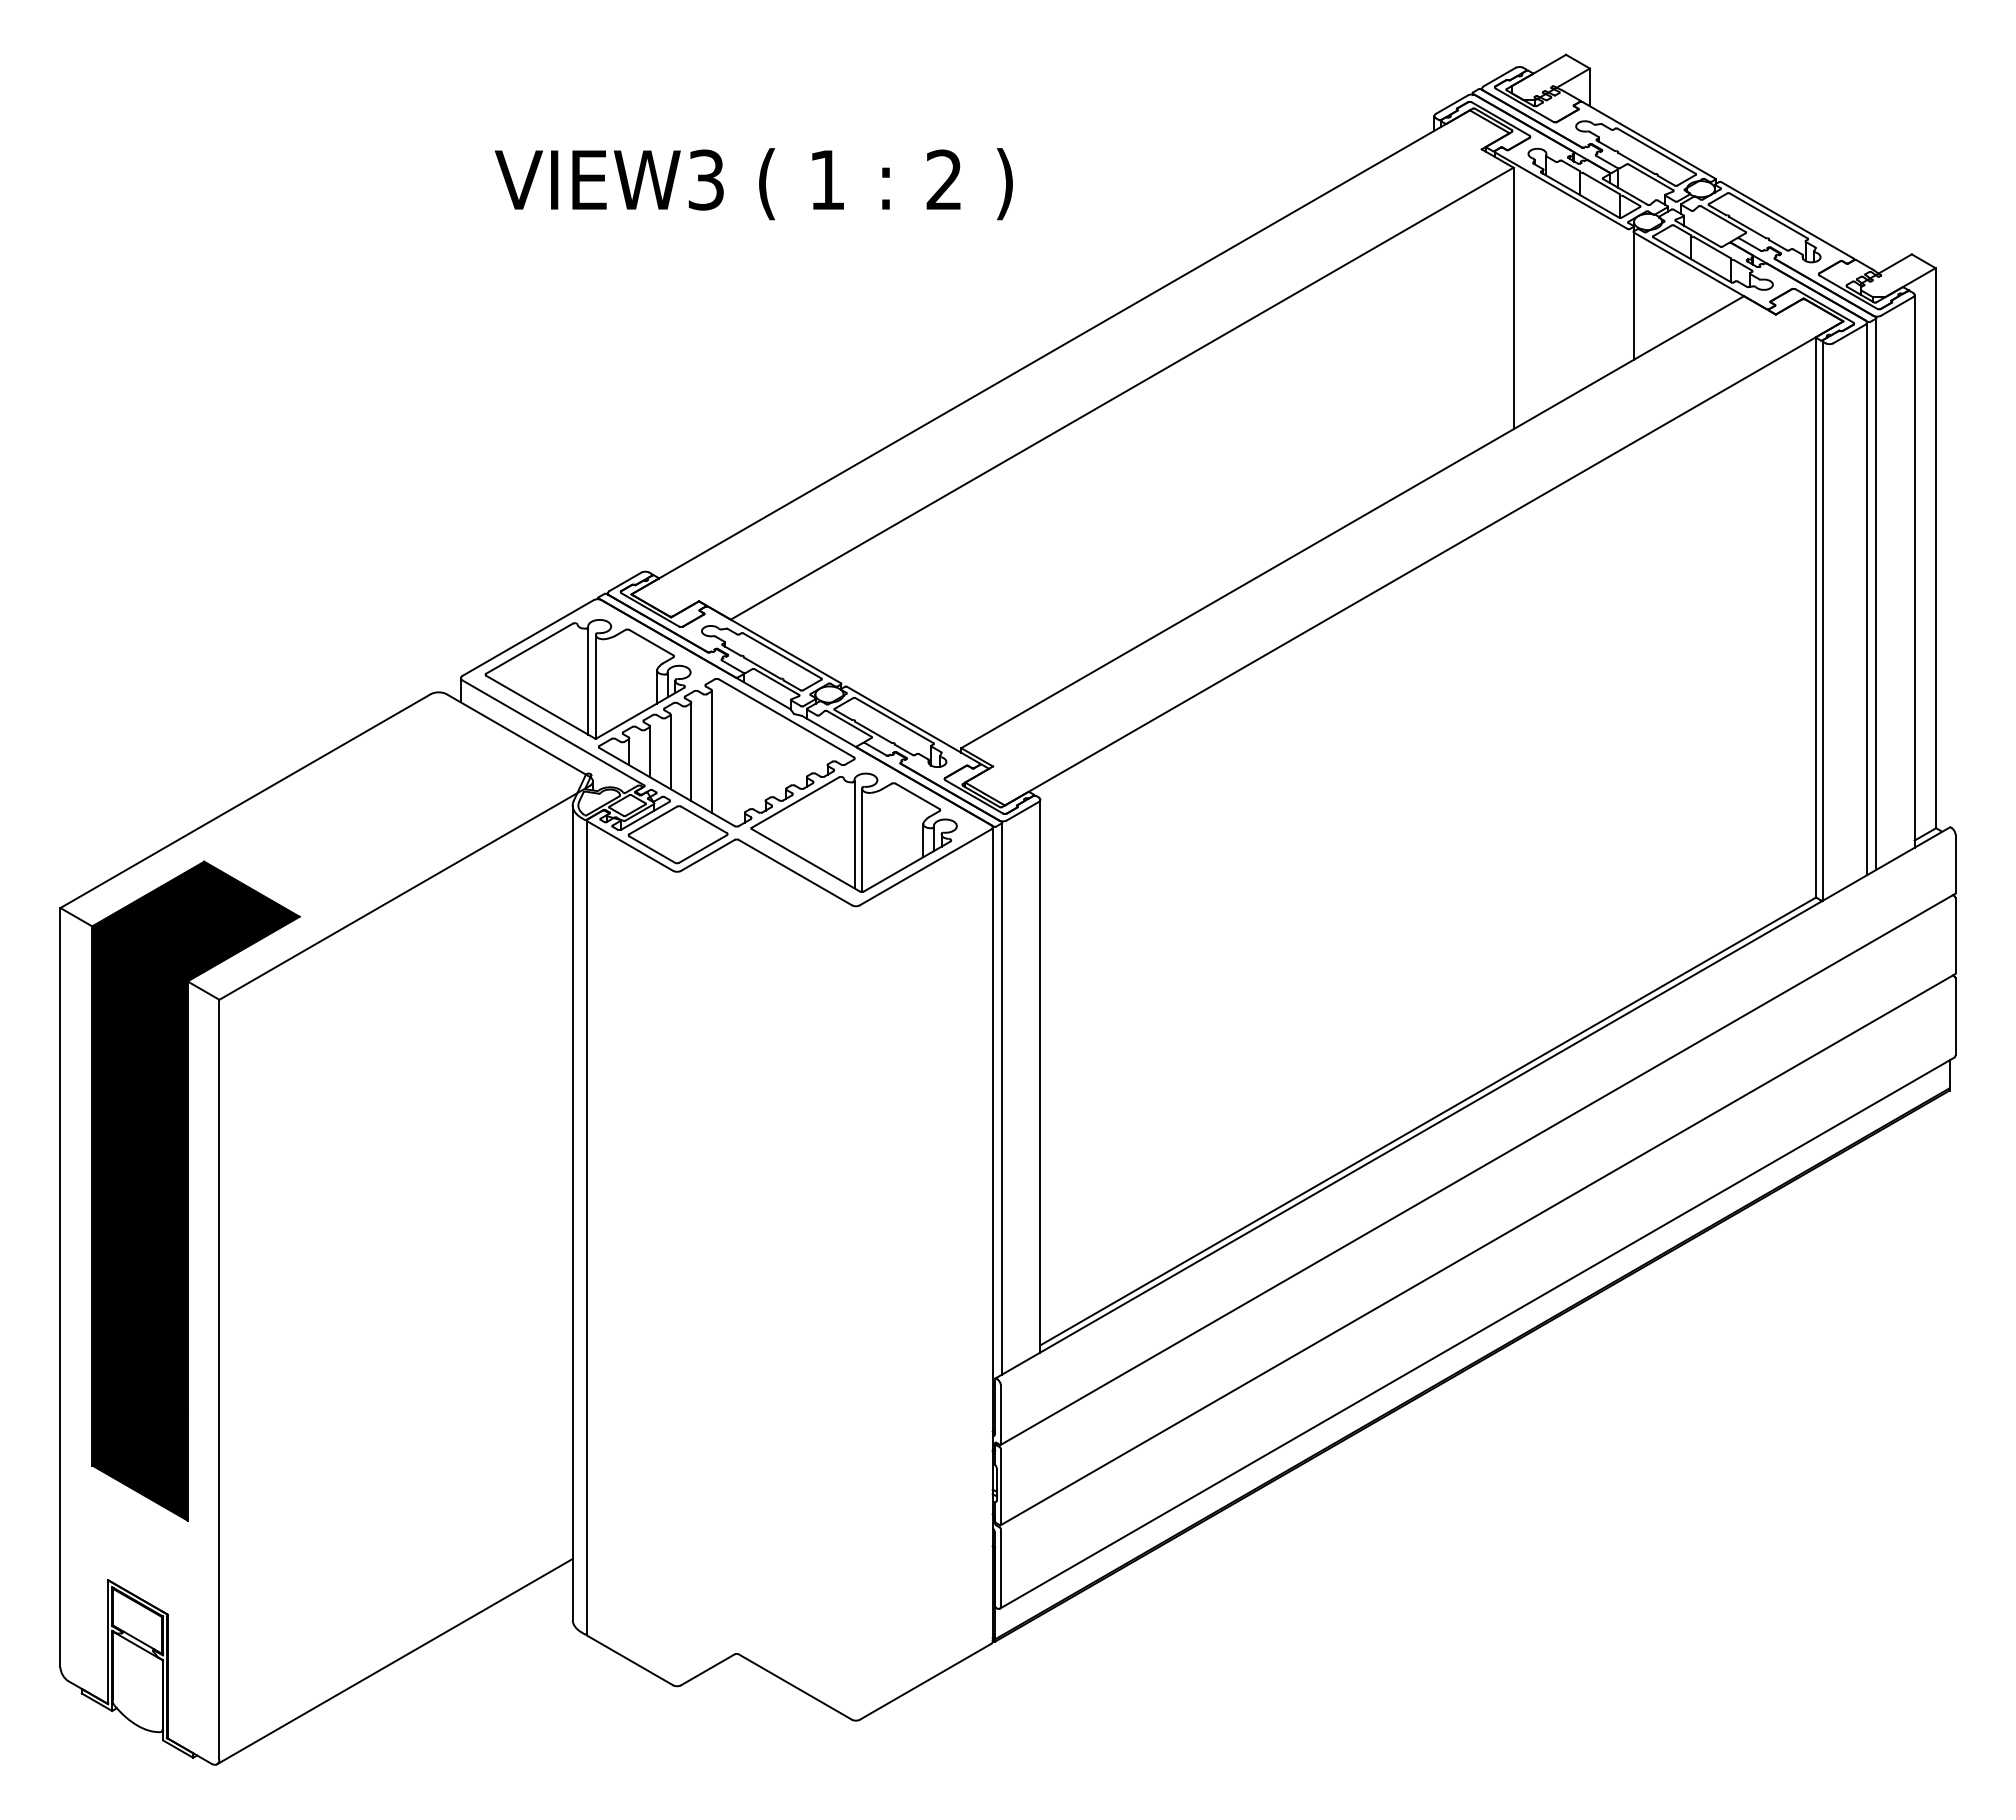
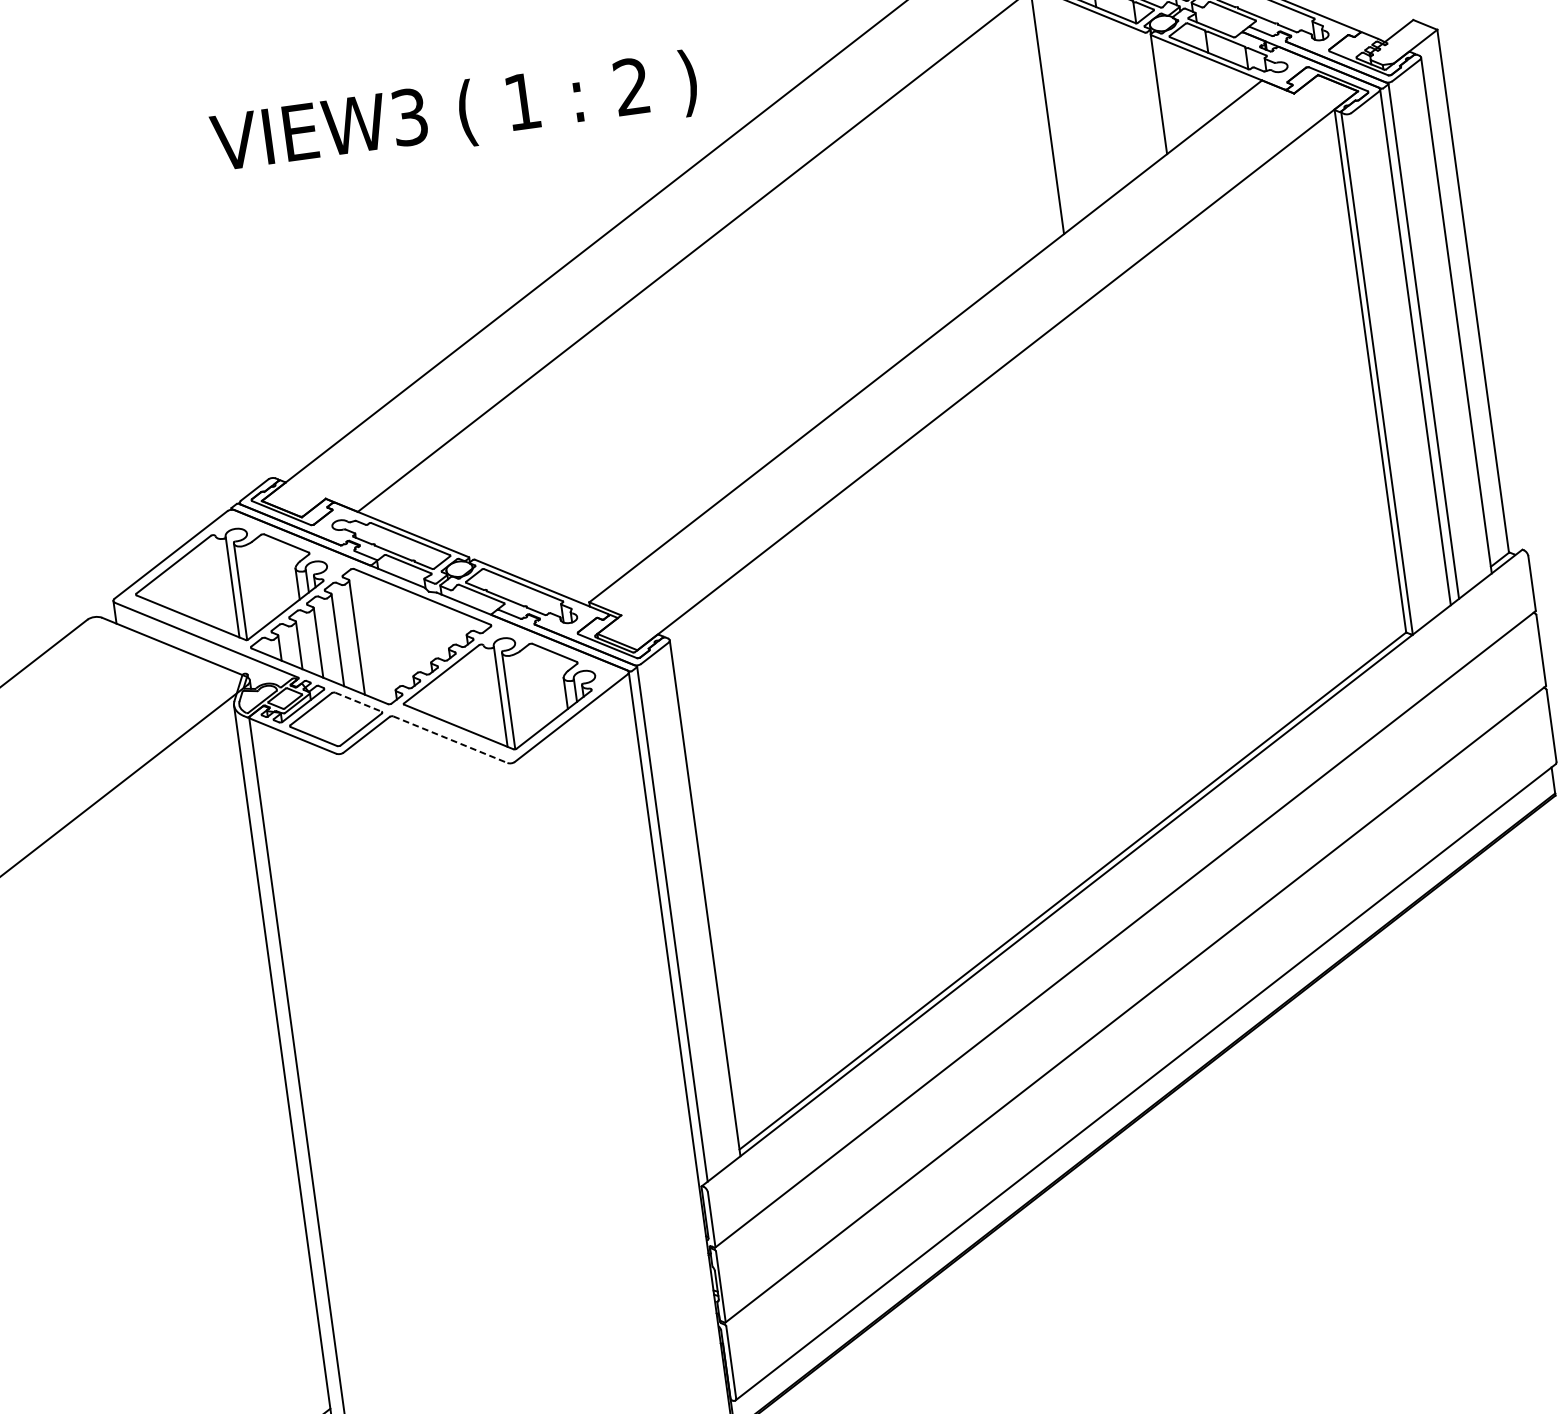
text: (753, 184) -> (454, 115), moved
line: (704, 820) -> (358, 702), solid -> dashed
line: (795, 872) -> (450, 739), solid -> dashed

